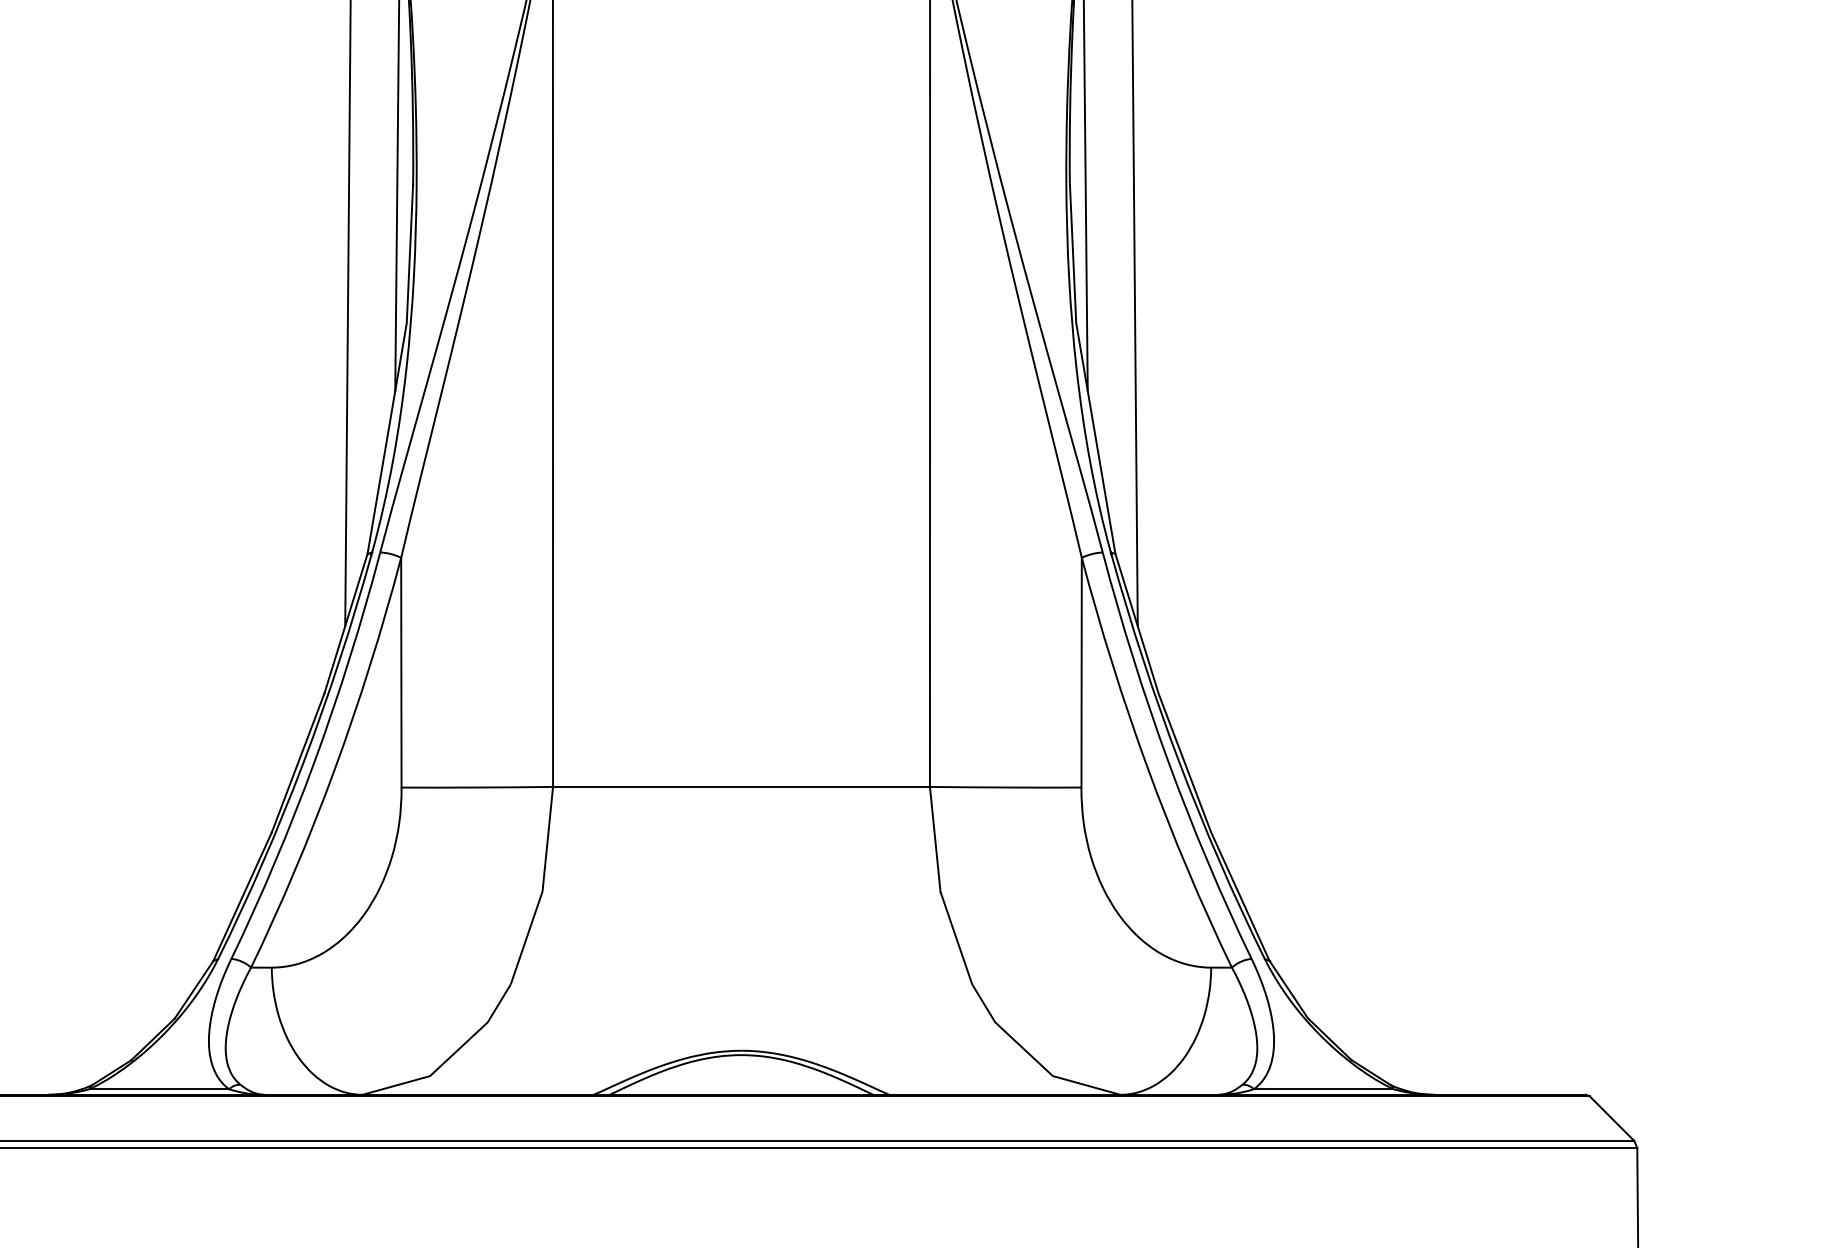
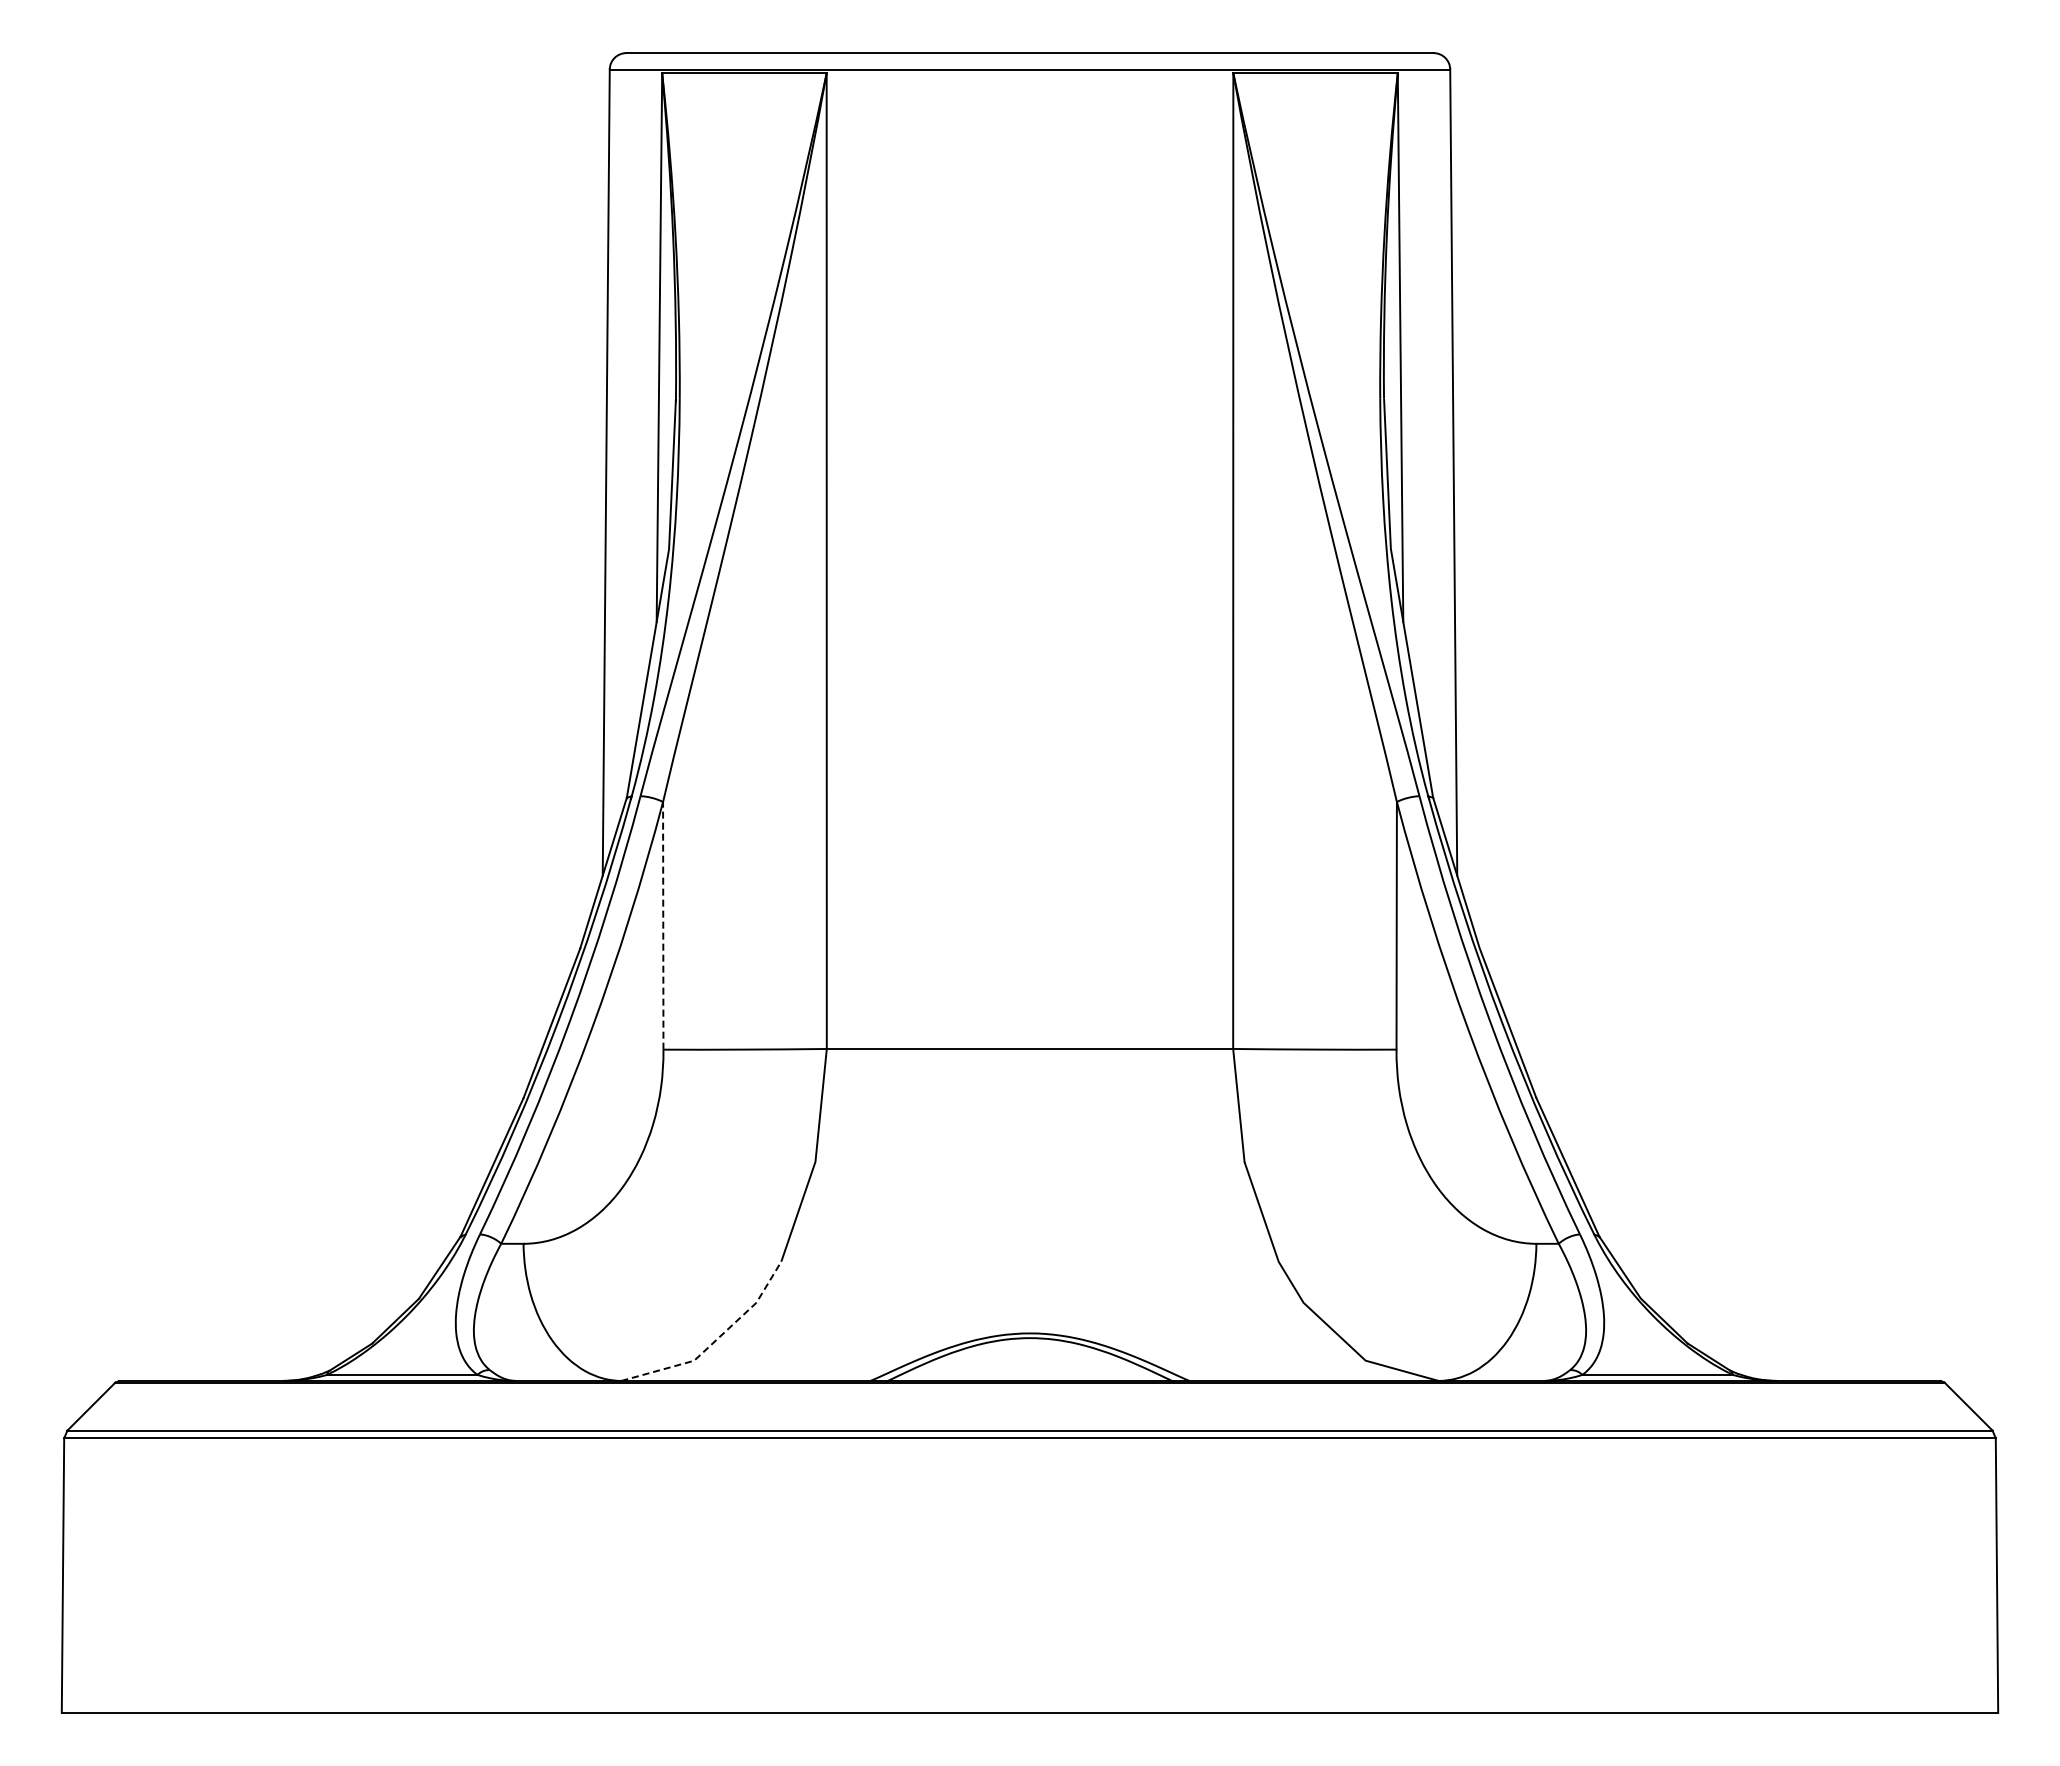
line: (401, 672) -> (663, 925), solid -> dashed
line: (449, 1057) -> (715, 1340), solid -> dashed

